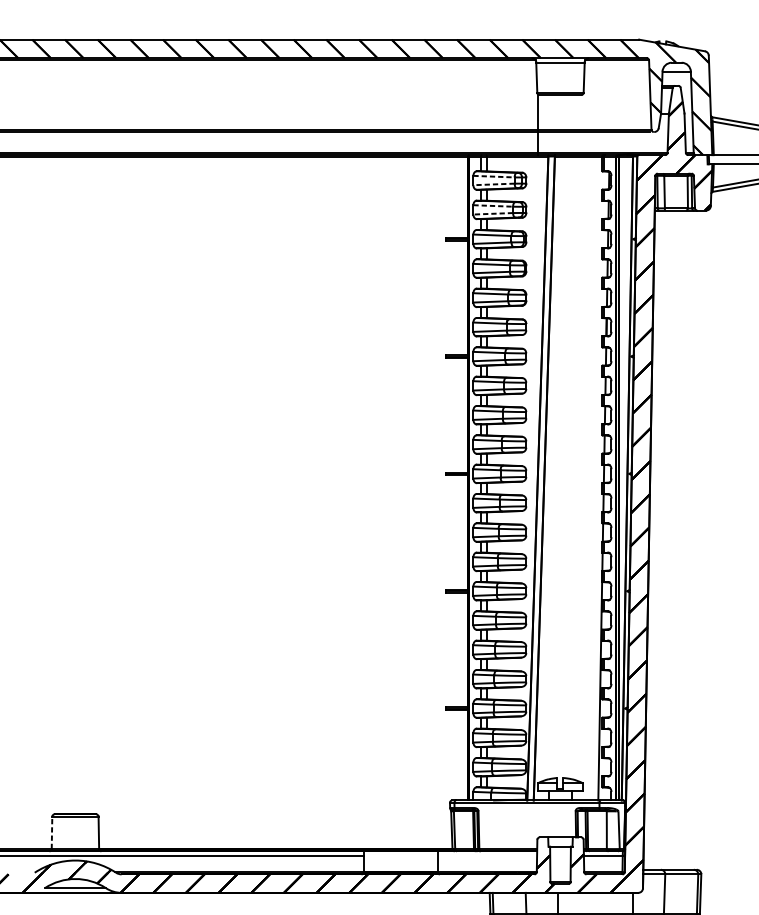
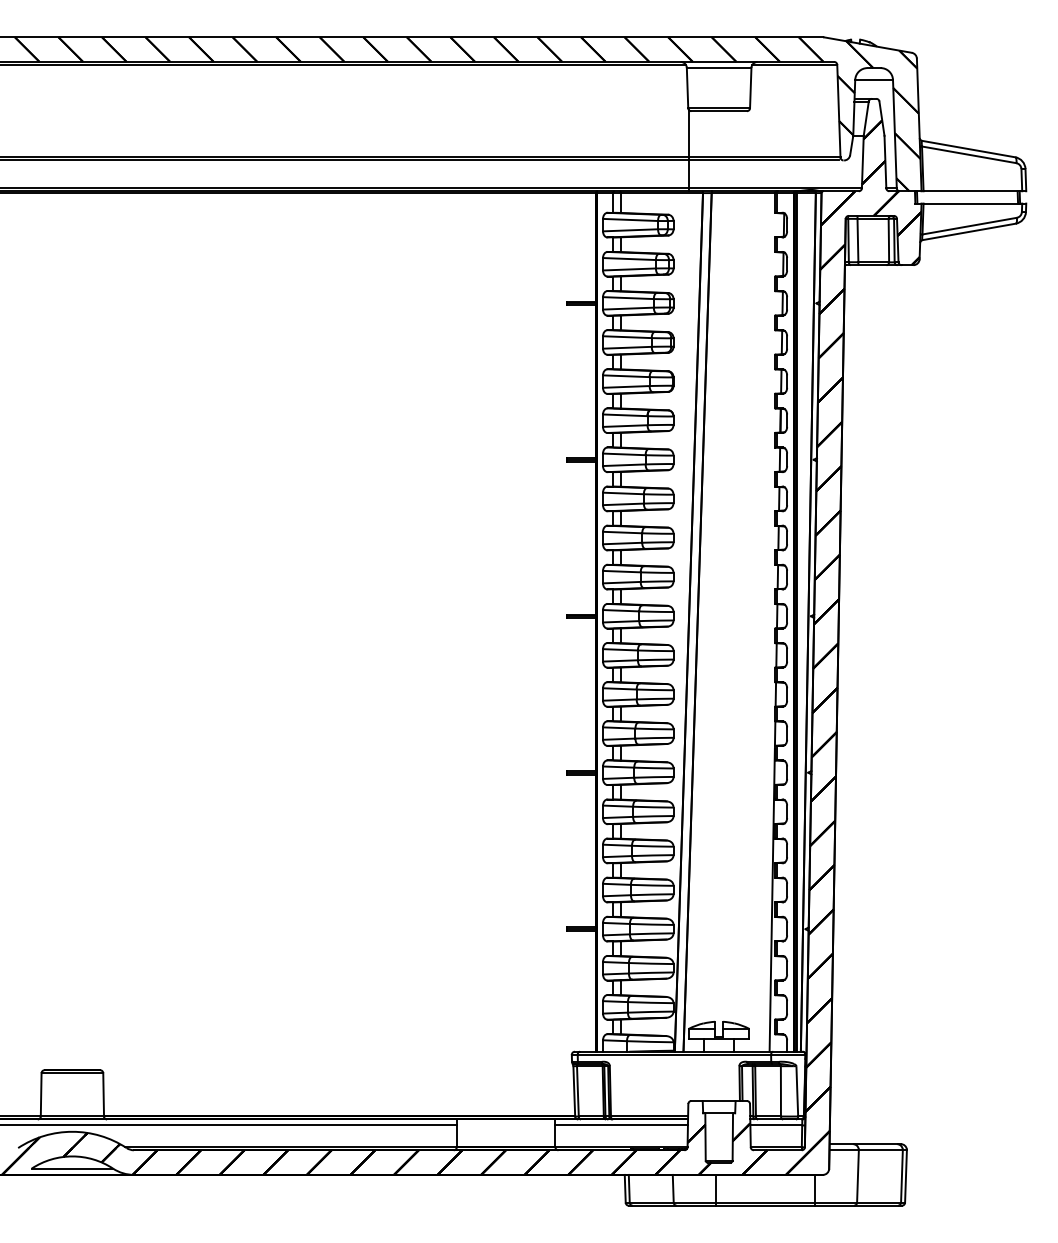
line: (494, 176) -> (630, 219), dashed -> solid
line: (494, 184) -> (630, 230), dashed -> solid
line: (493, 206) -> (629, 259), dashed -> solid
line: (492, 213) -> (628, 269), dashed -> solid
line: (52, 832) -> (41, 1094), dashed -> solid
line: (487, 855) -> (621, 1125), added

